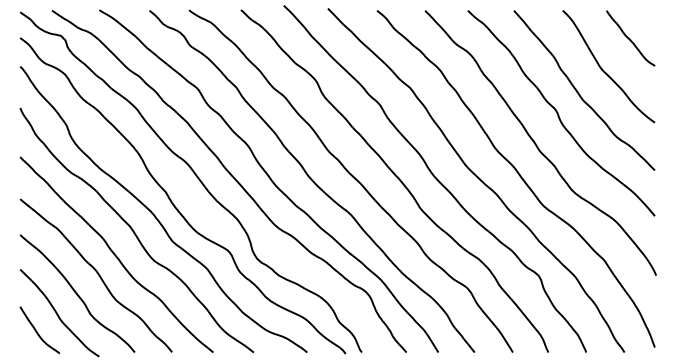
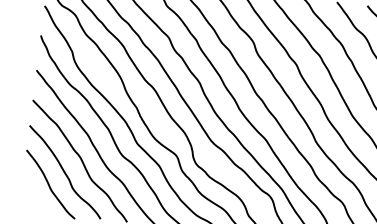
curve: (37, 331) -> (33, 195), removed

